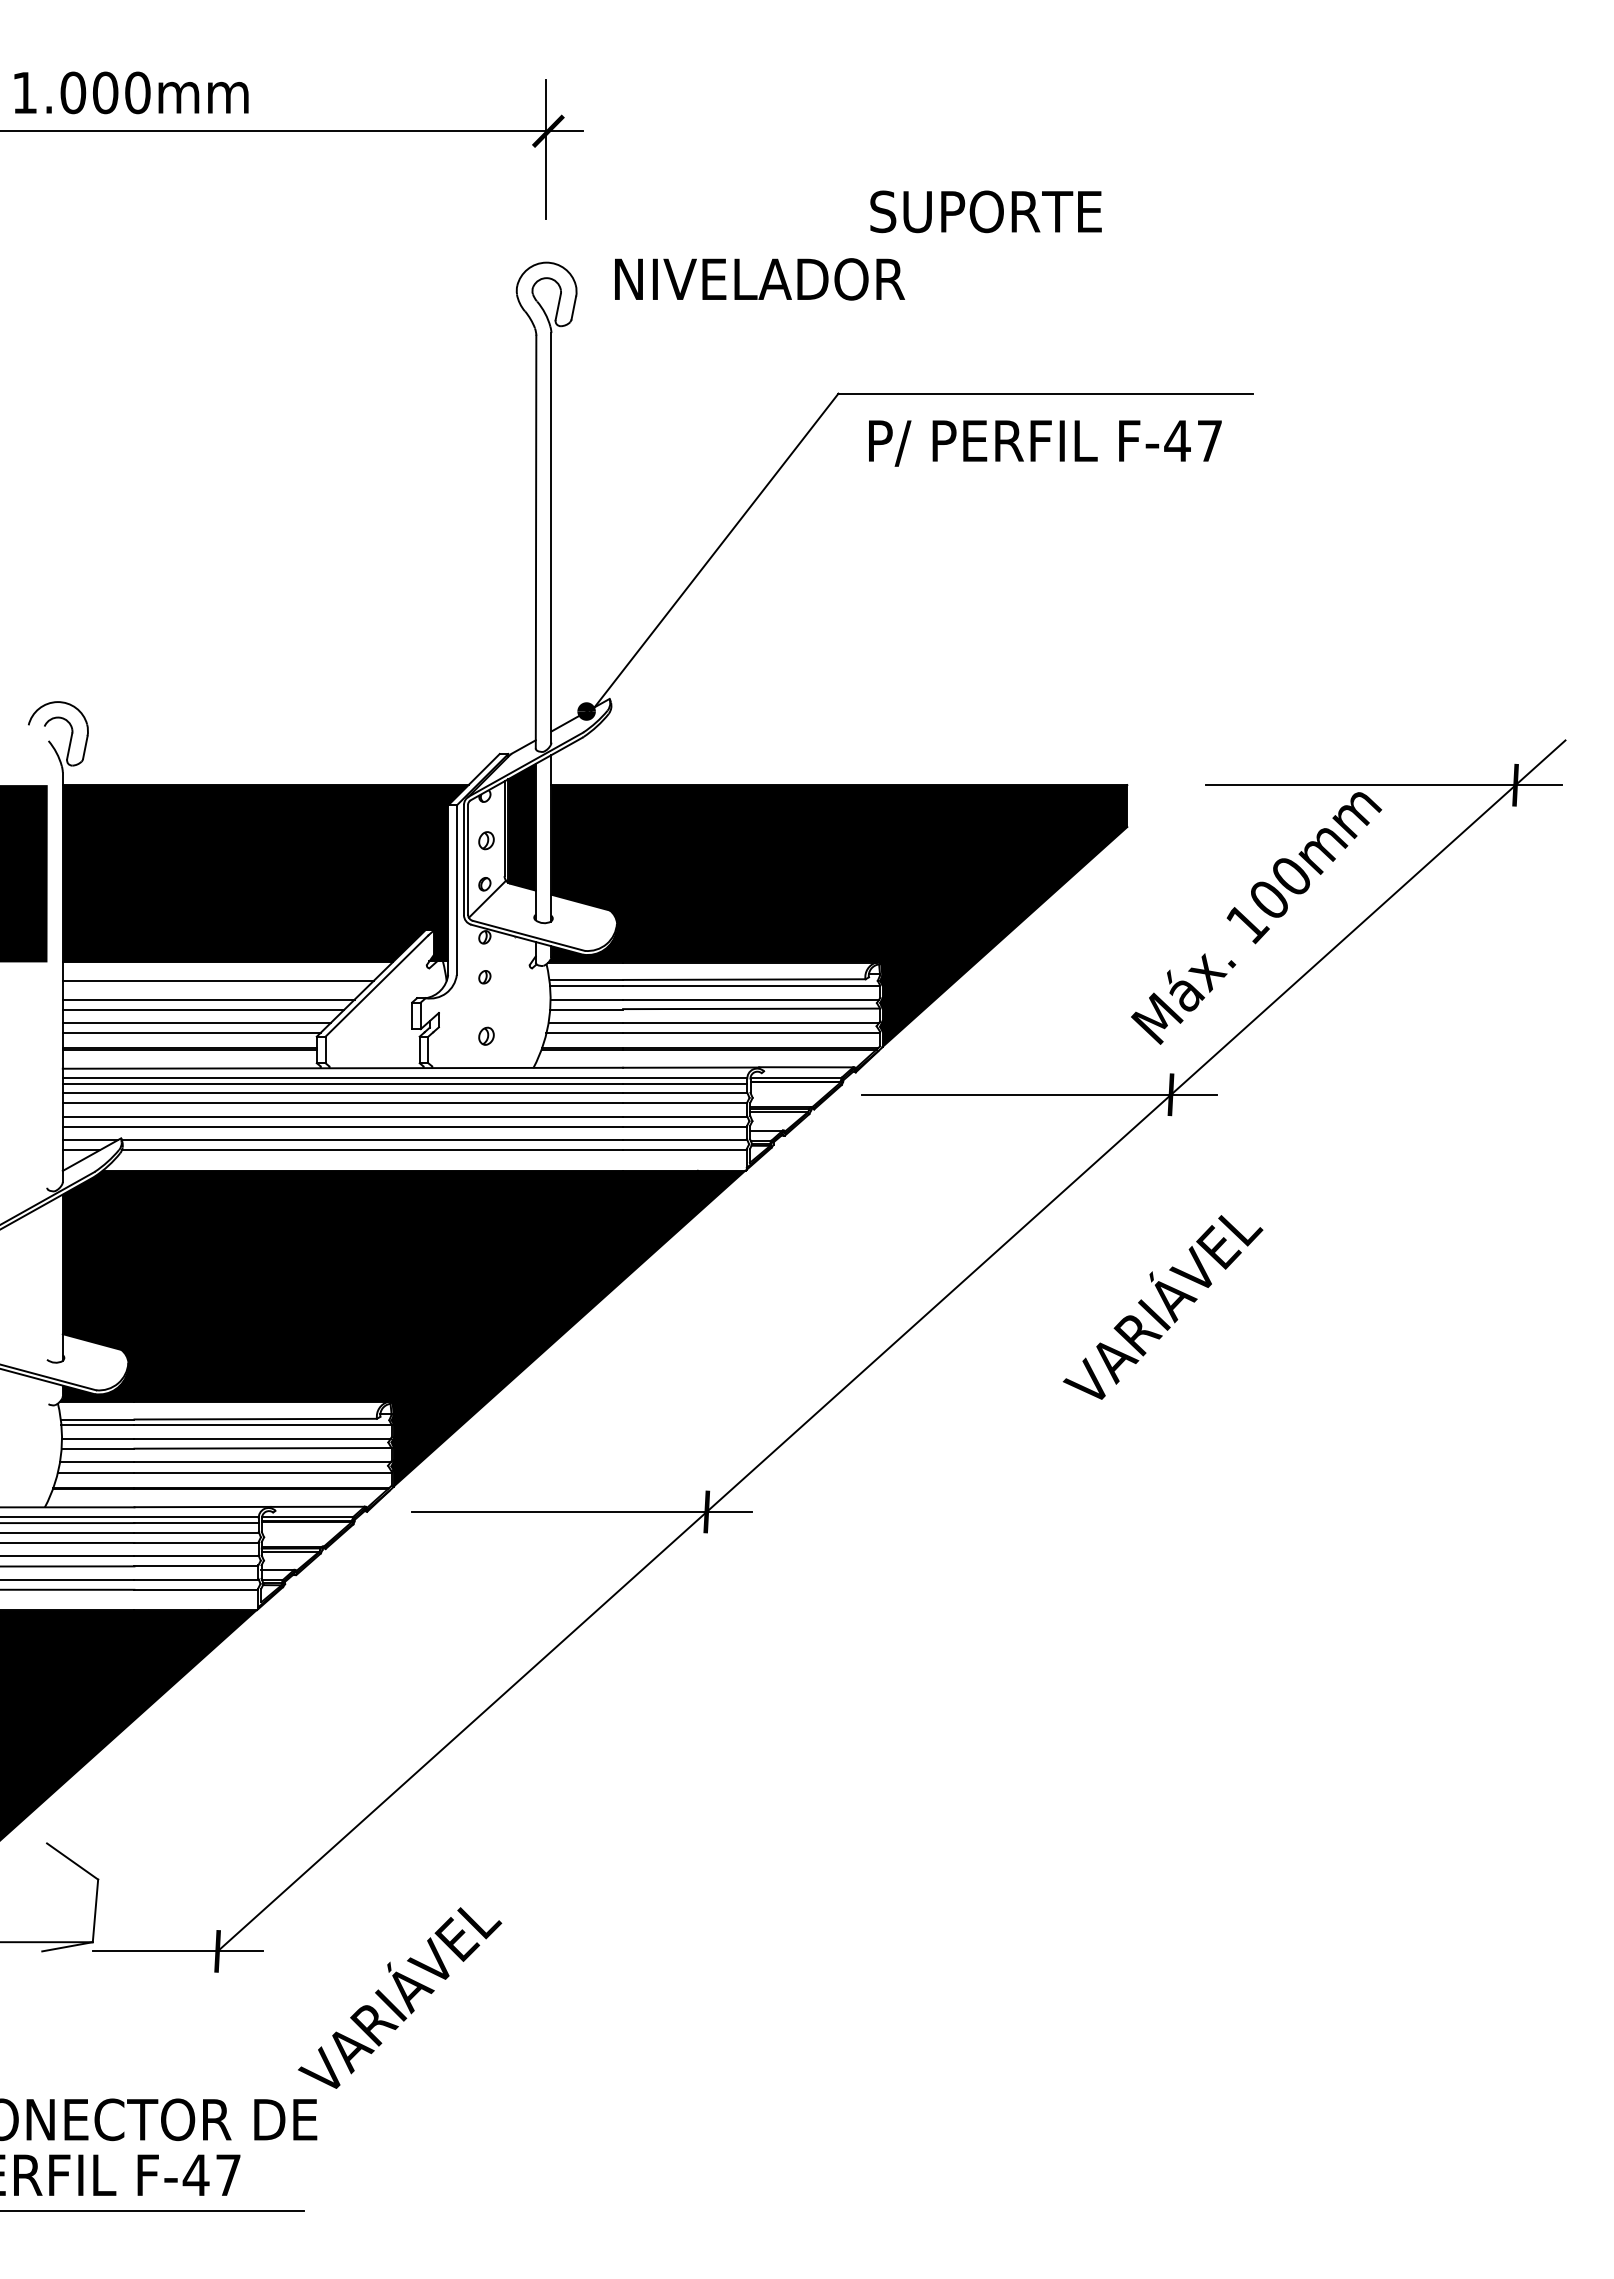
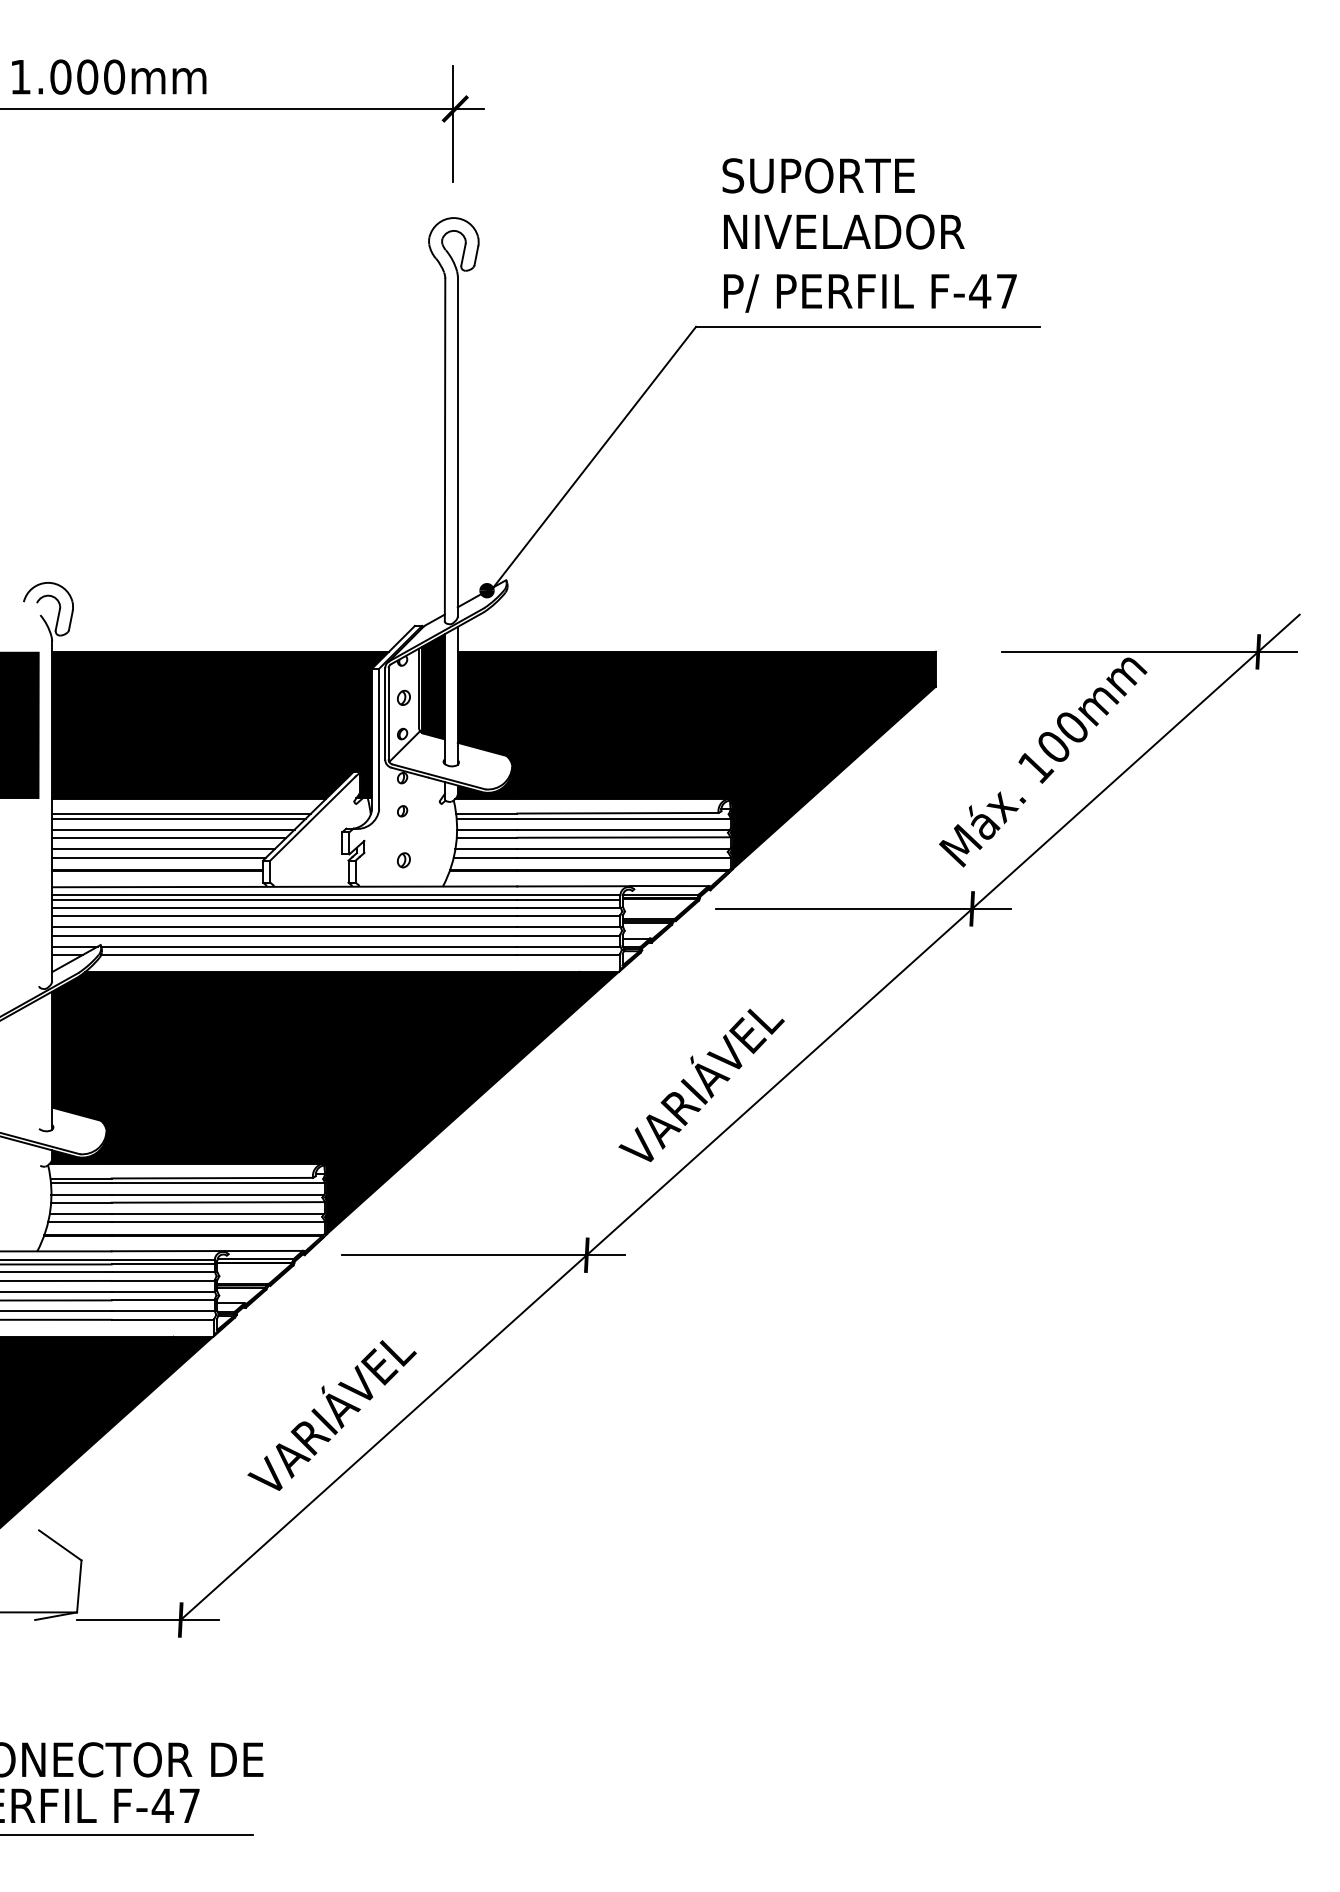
text: (760, 279) -> (844, 232), moved
text: (1045, 443) -> (870, 293), moved
line: (215, 985) -> (178, 818), added
text: (1162, 1307) -> (701, 1085), moved
text: (400, 1997) -> (332, 1415), moved

